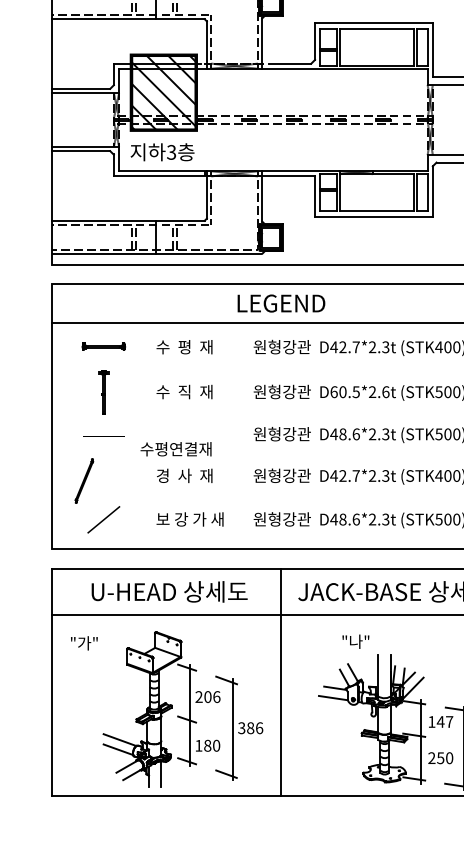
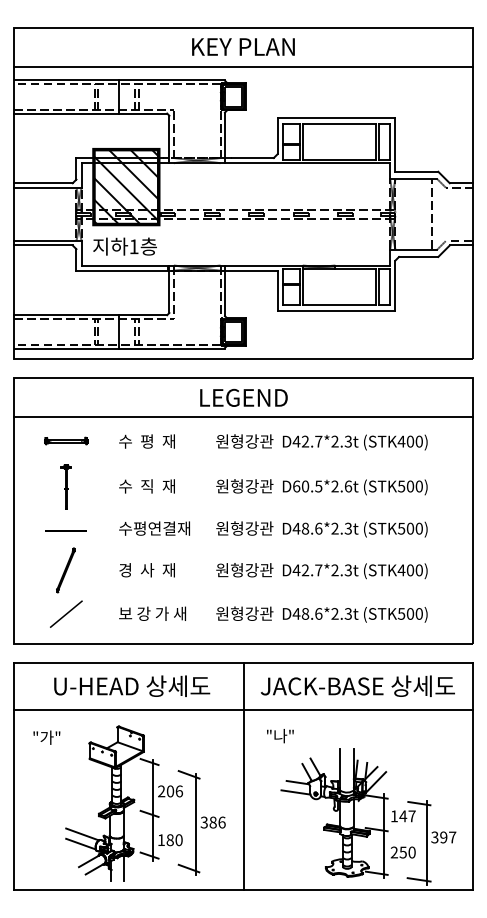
text: (170, 152) -> (133, 246), 3 -> 1
text: (175, 449) -> (154, 528), moved
line: (83, 481) -> (65, 570), moved
text: (355, 642) -> (280, 736), moved

